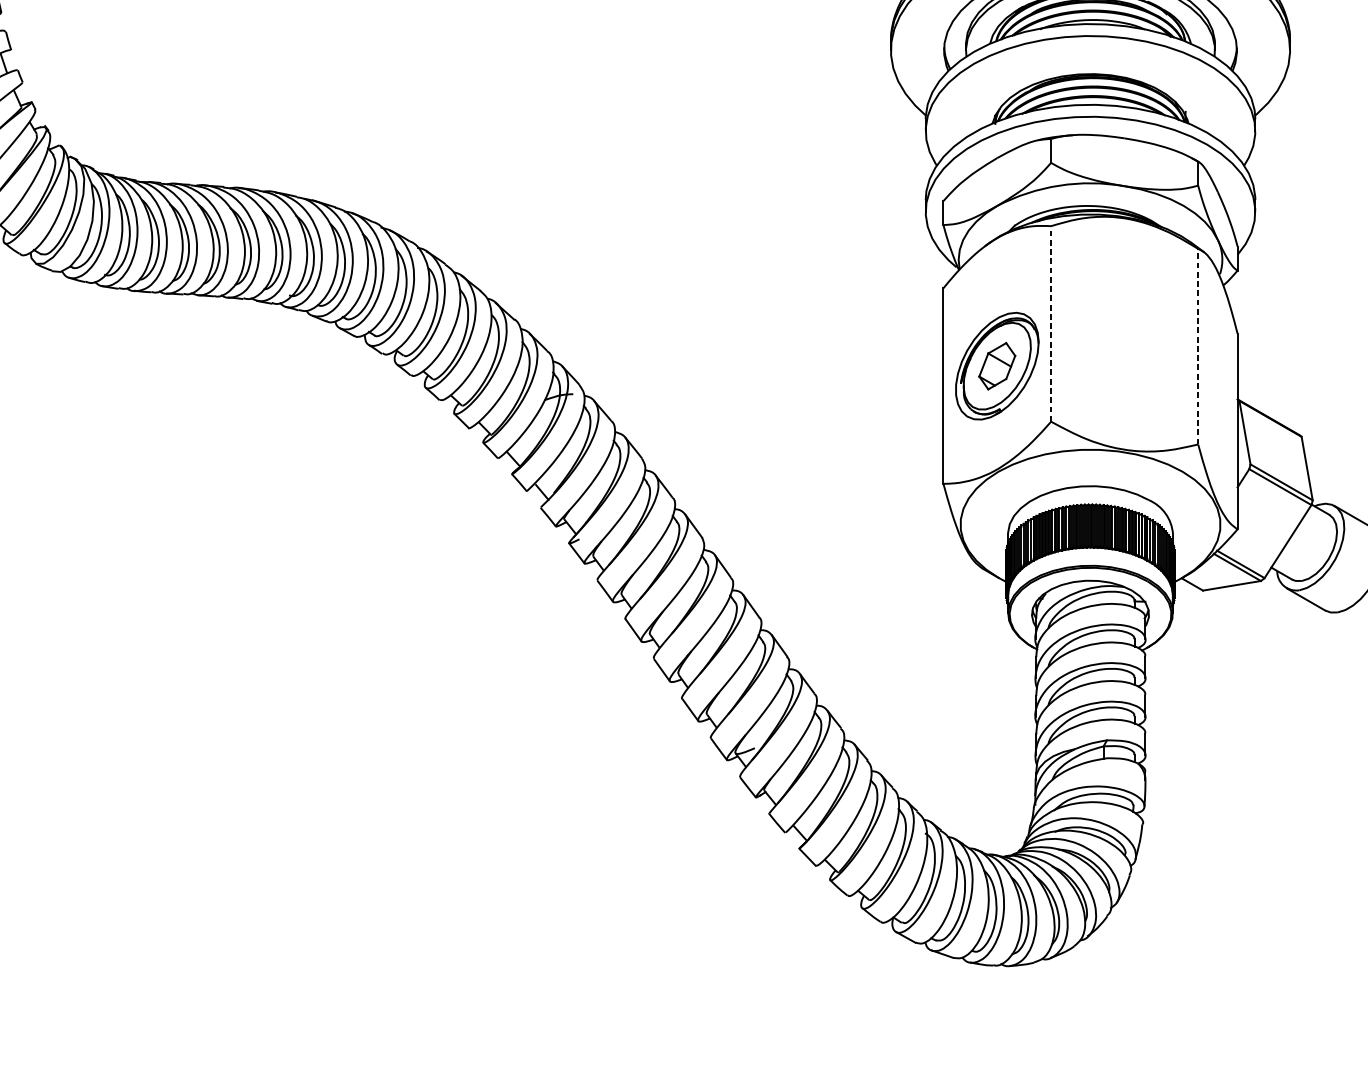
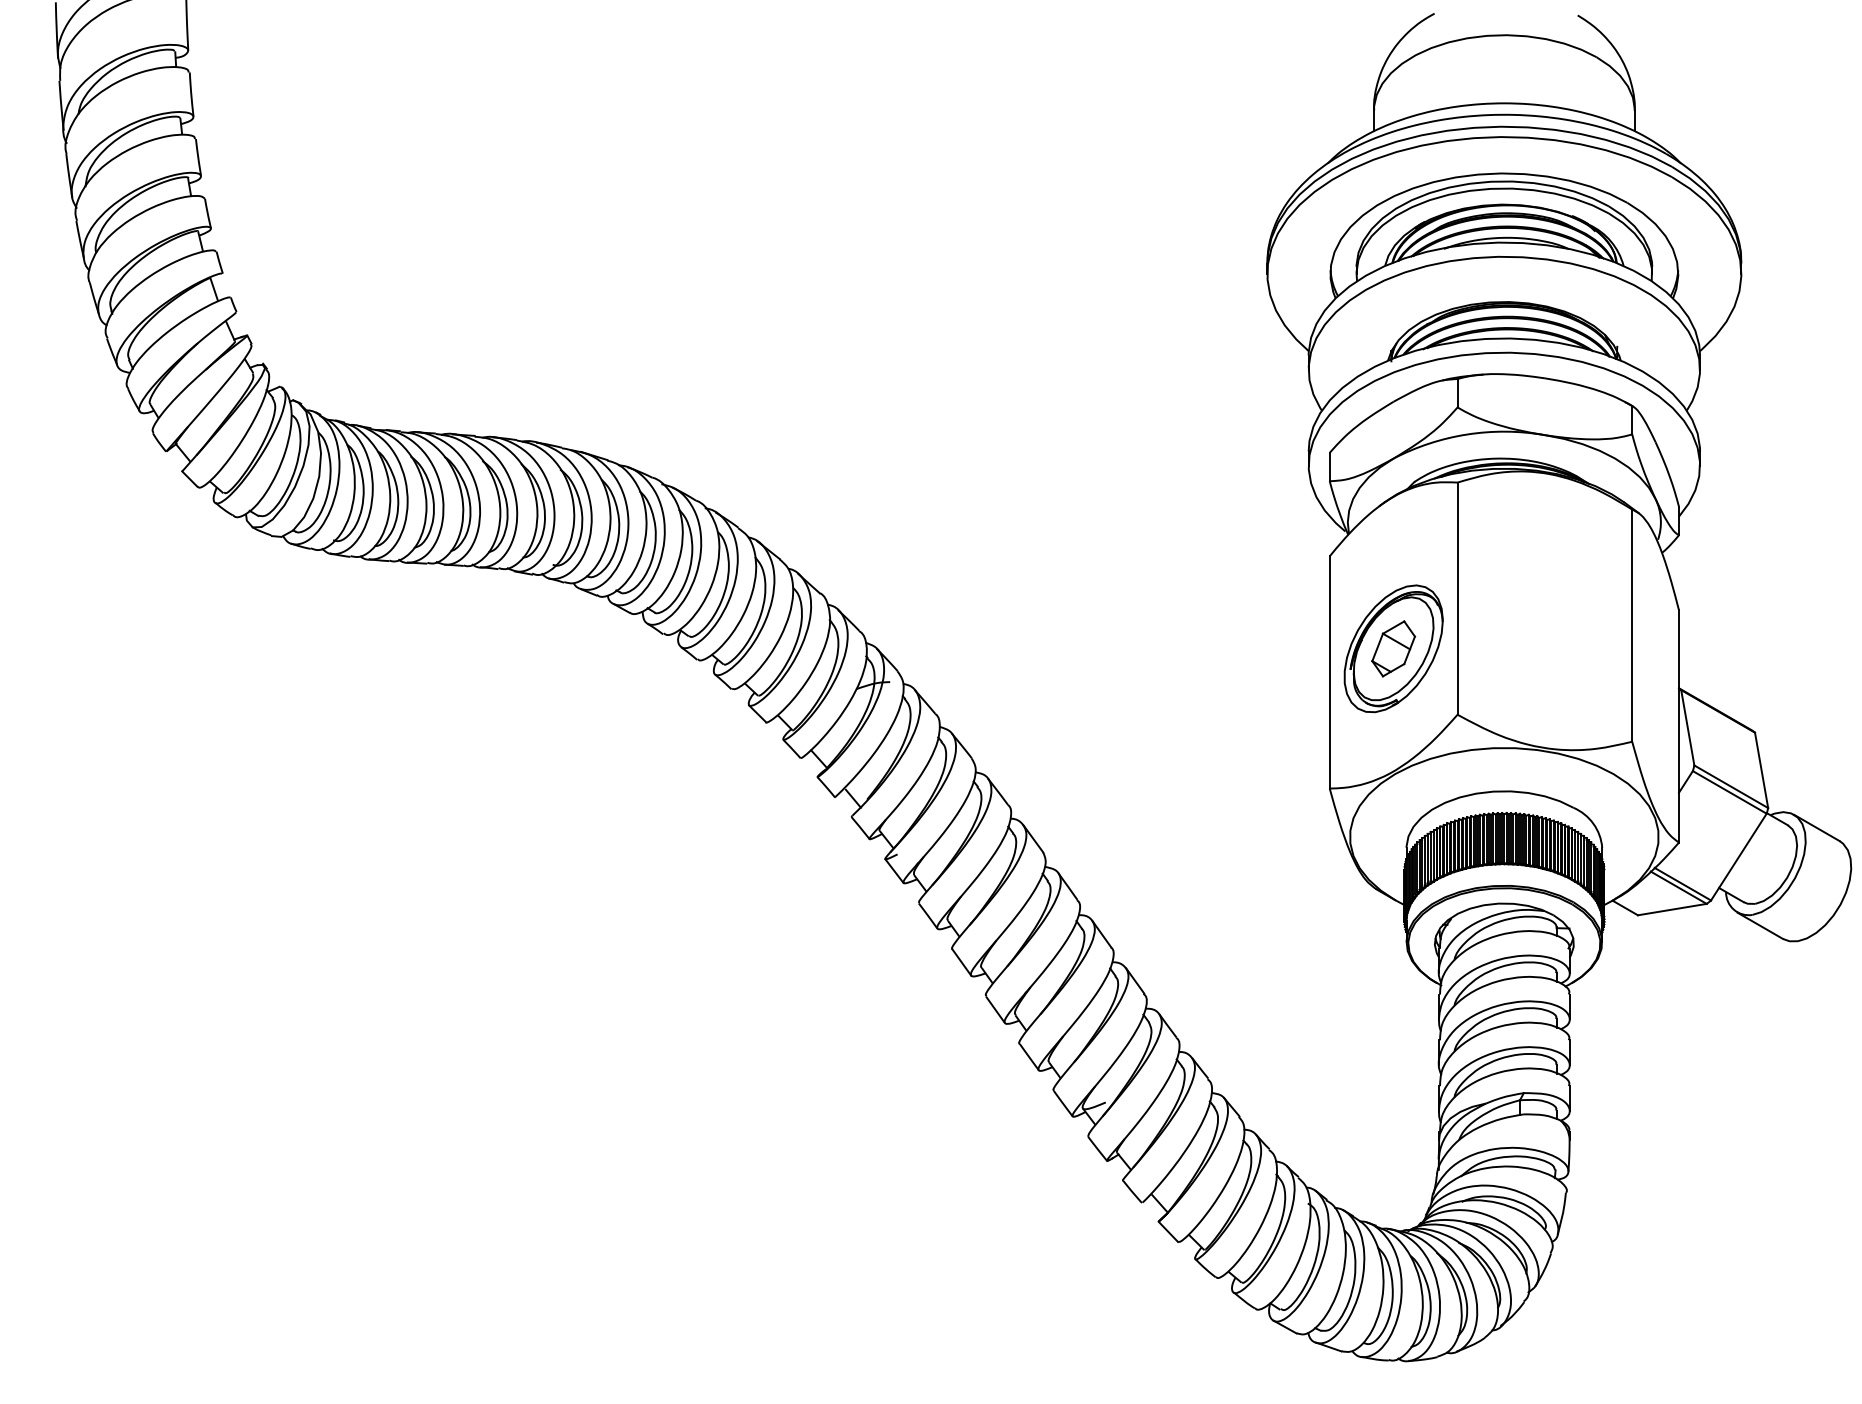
line: (1051, 323) -> (1457, 598), dashed -> solid
line: (1198, 346) -> (1632, 625), dashed -> solid

